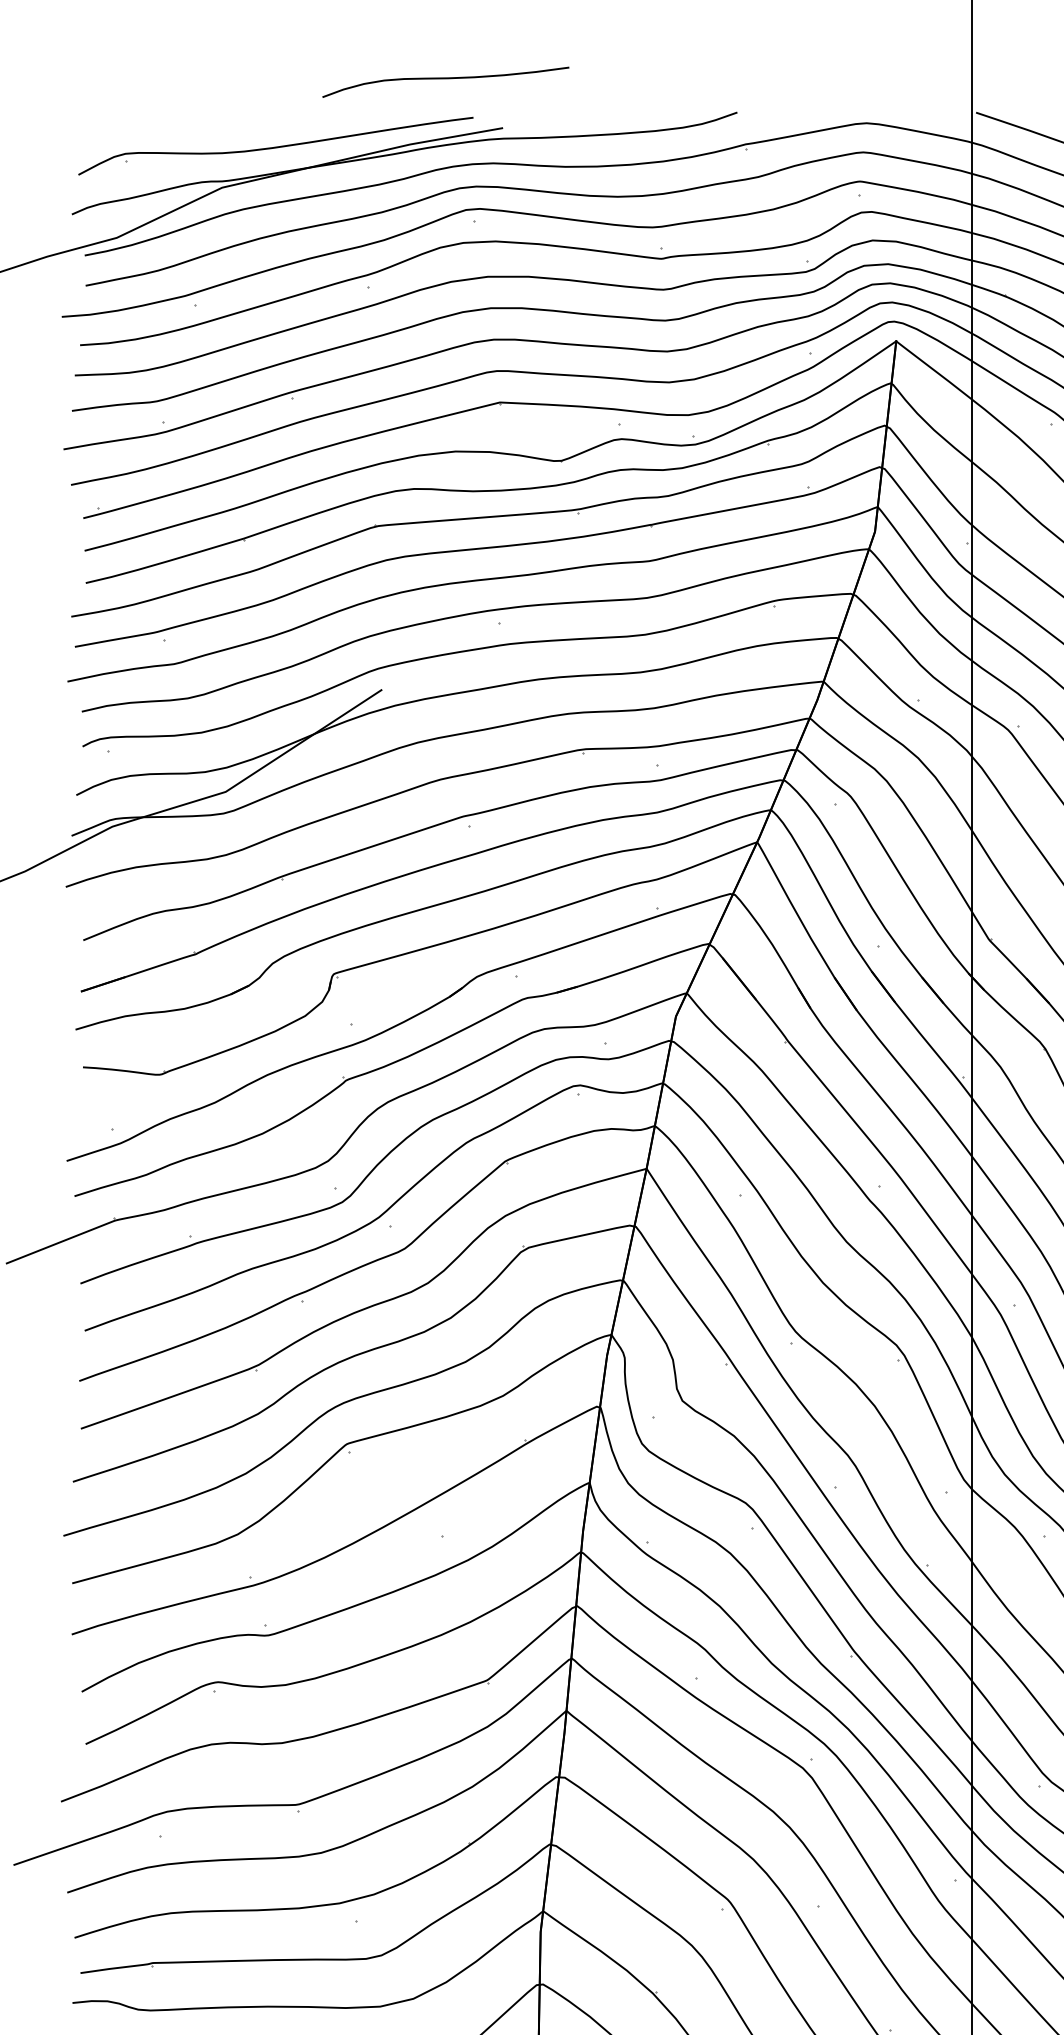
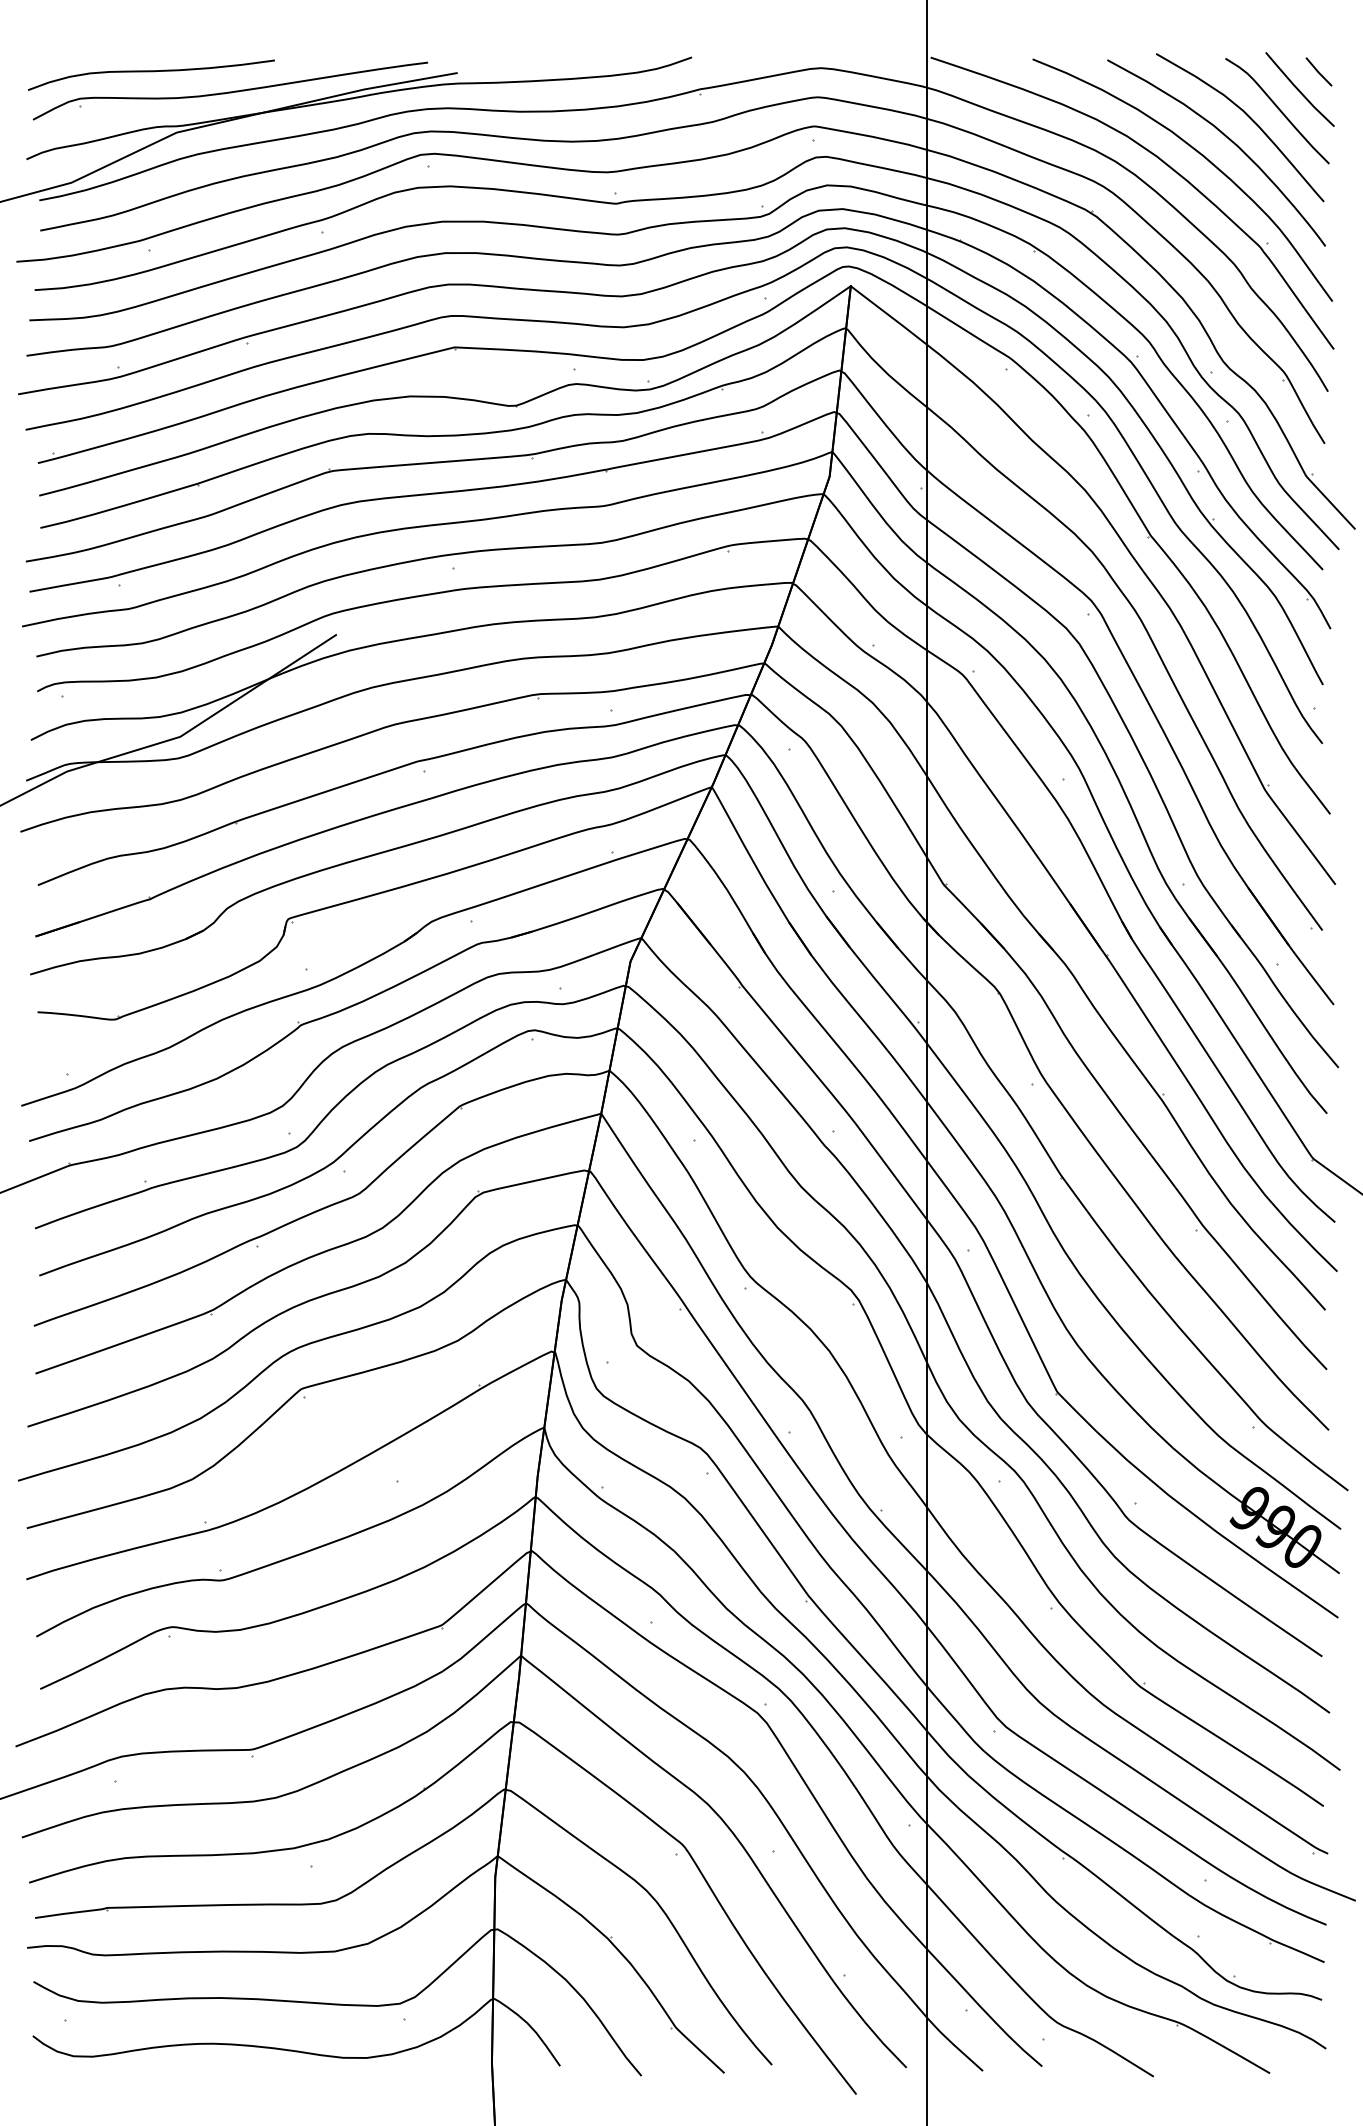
curve: (445, 79) -> (151, 72), moved

